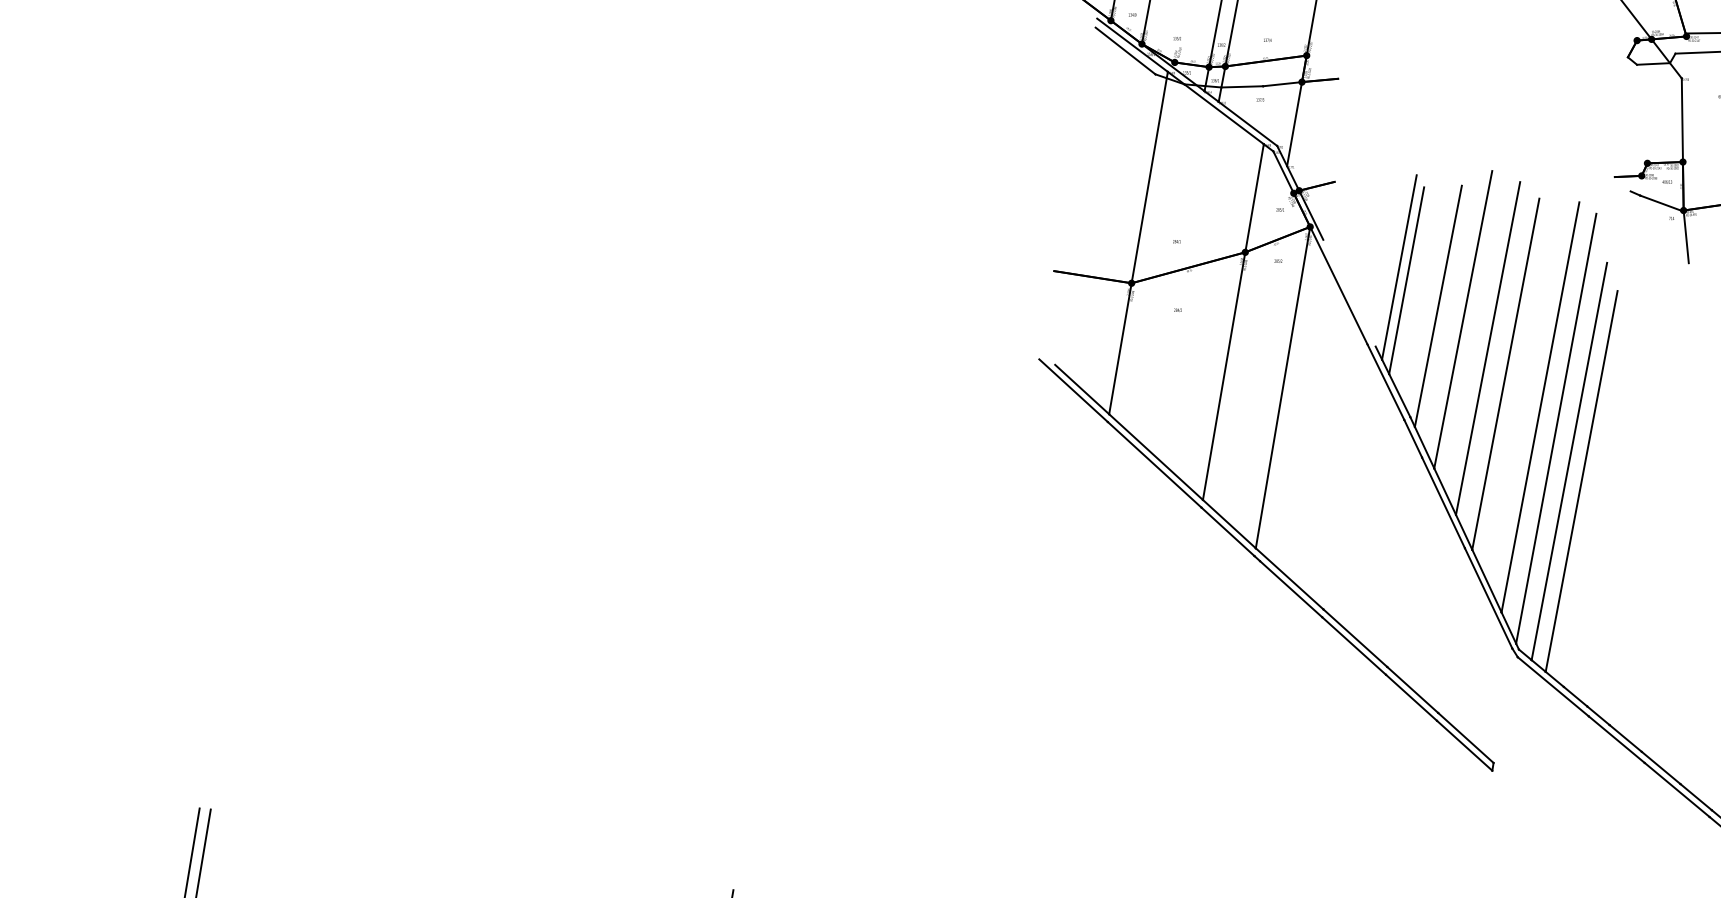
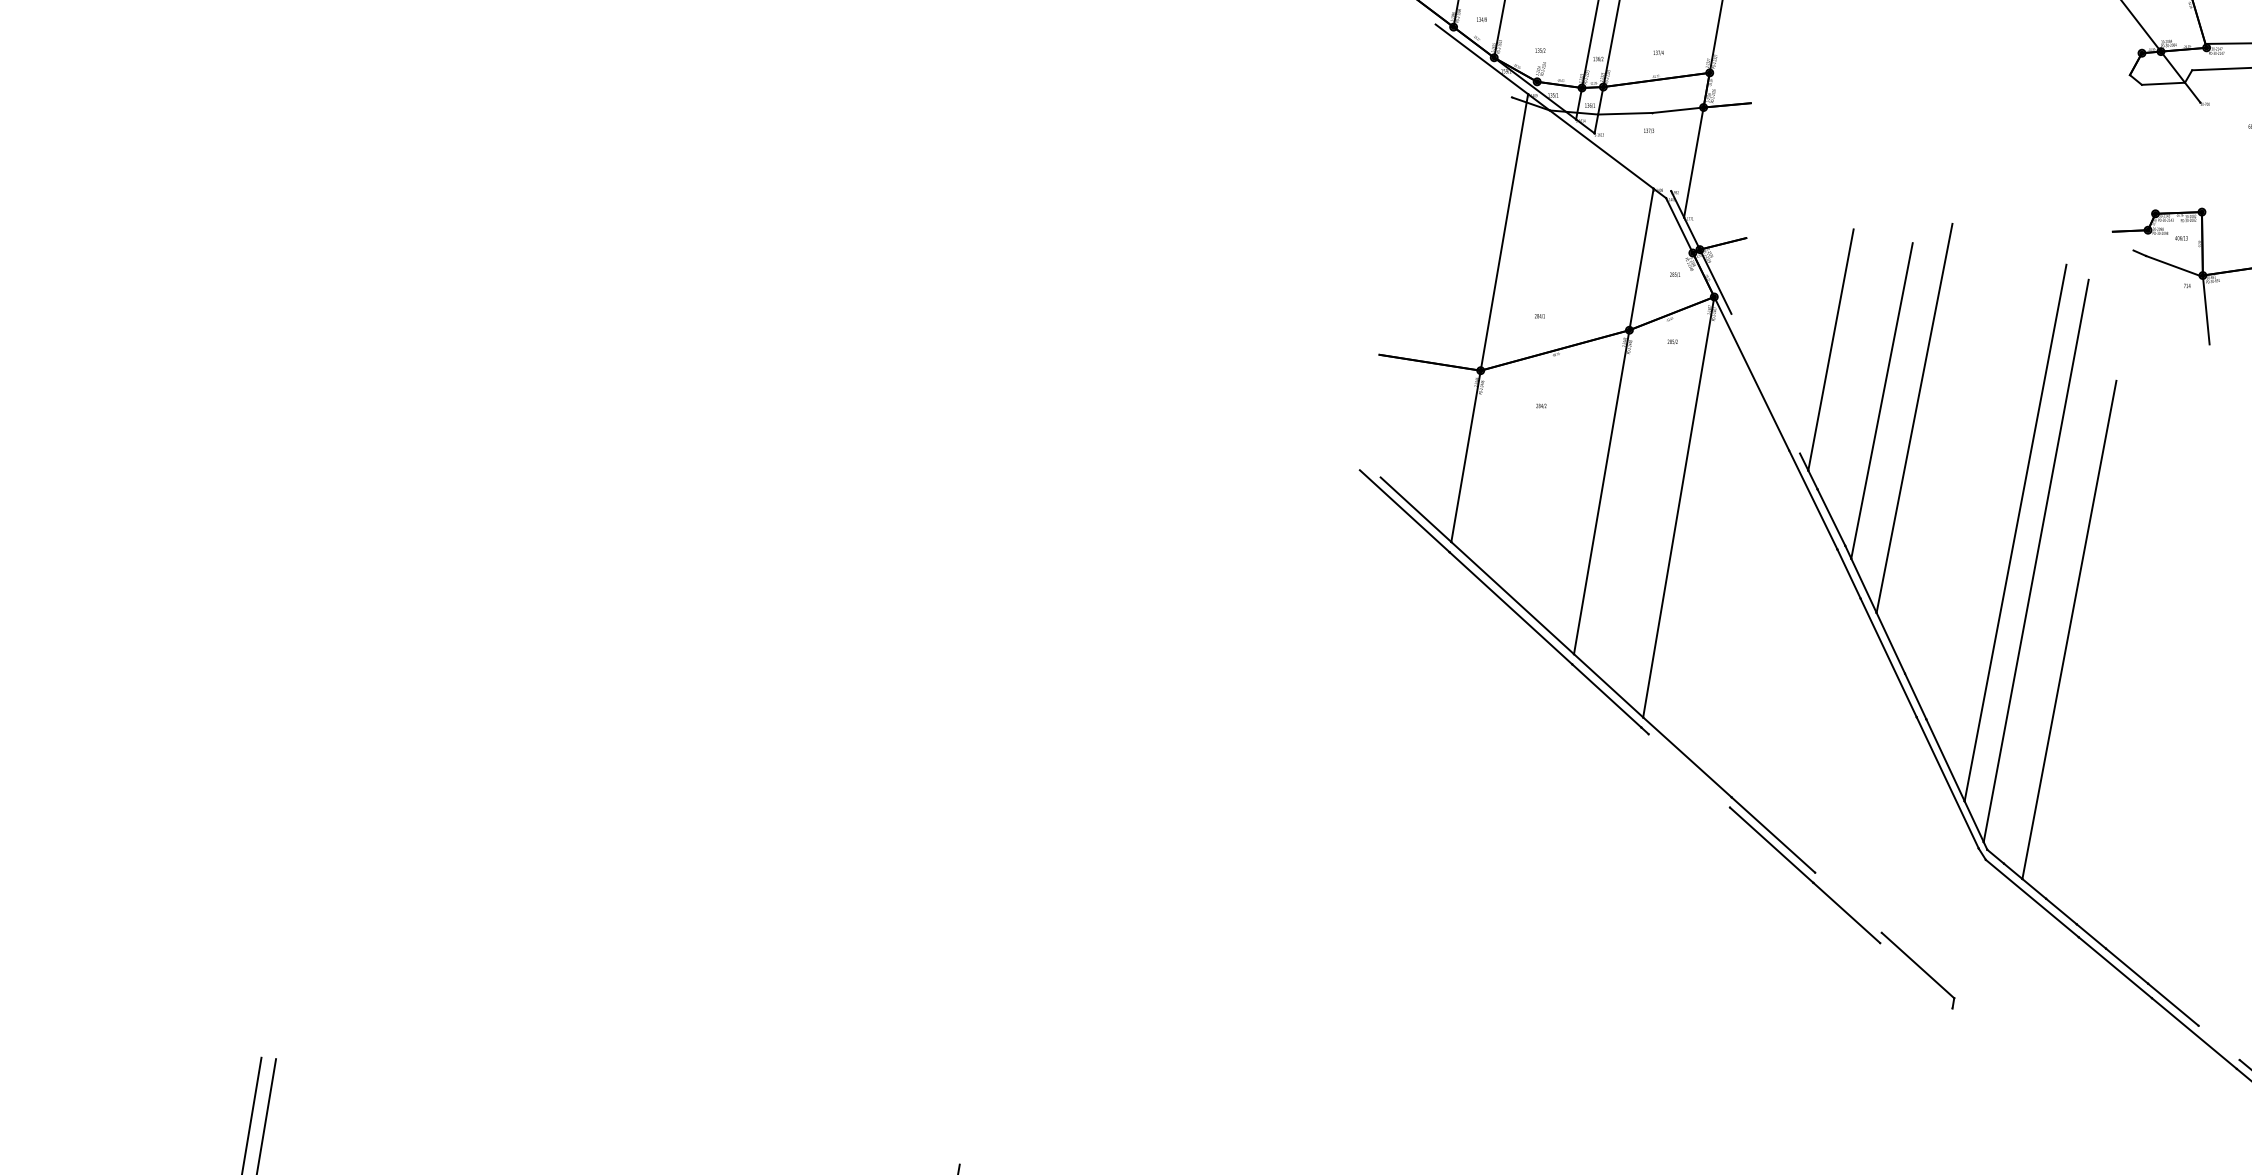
line: (1125, 50) -> (1472, 66), removed
line: (1681, 120) -> (2200, 157), removed
line: (1247, 124) -> (1632, 162), removed
line: (1406, 280) -> (1840, 367), removed
line: (1488, 348) -> (1947, 455), removed
line: (1506, 374) -> (1970, 489), removed
line: (1569, 461) -> (2053, 603), removed
line: (1291, 588) -> (1689, 770), removed
line: (1412, 689) -> (1848, 902), removed
line: (1464, 745) -> (1916, 975), removed
line: (1695, 796) -> (2218, 1042), removed

